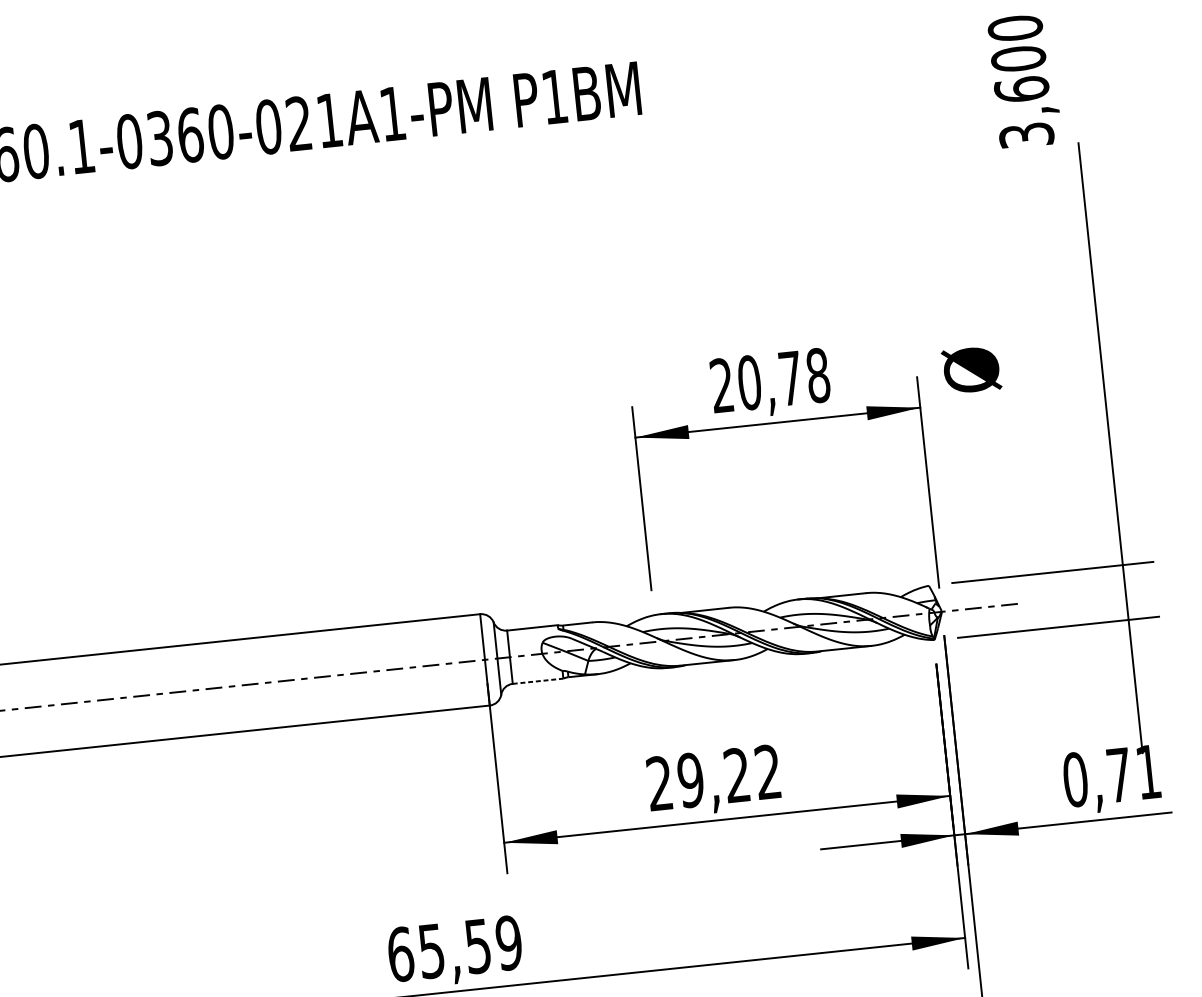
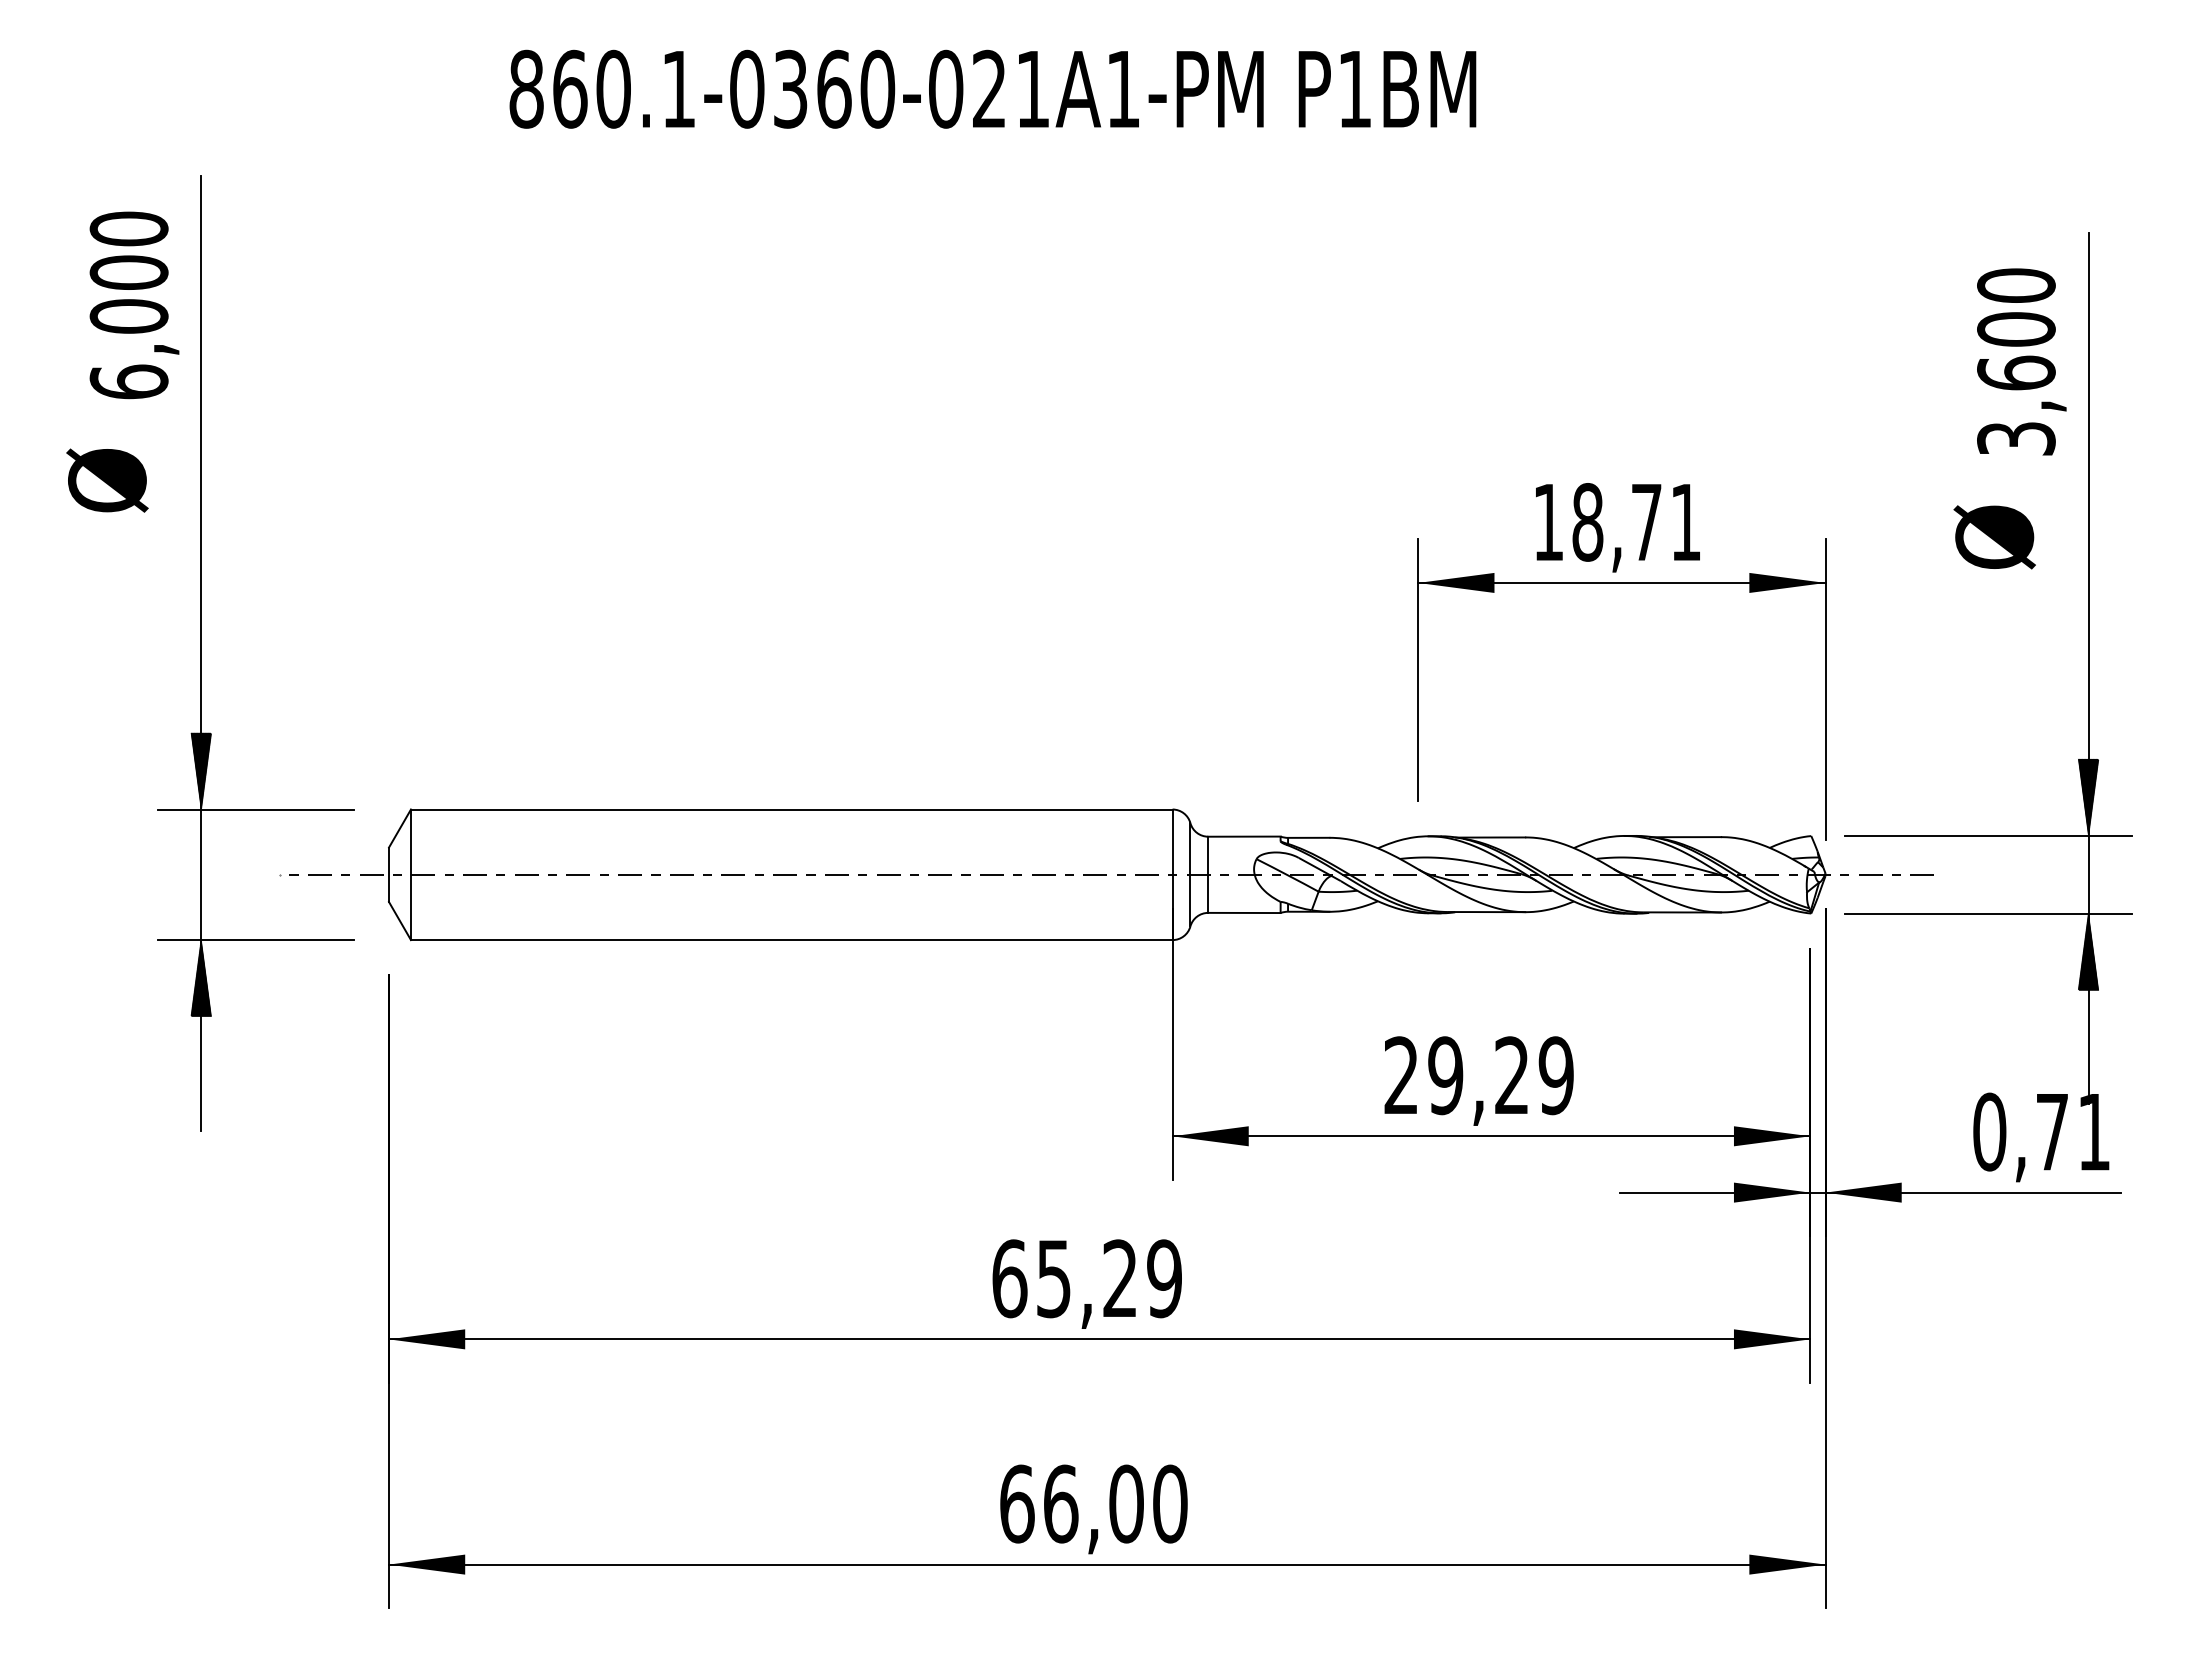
text: (1024, 80) -> (2021, 361), moved
text: (971, 370) -> (1994, 537), moved
text: (770, 380) -> (1617, 522), 20,78 -> 18,71
hatch: (1120, 538) -> (2088, 797), added
hatch: (1131, 646) -> (2088, 952), added
line: (538, 680) -> (1244, 912), dashed -> solid
text: (767, 772) -> (1555, 1075), 29,22 -> 29,29
text: (477, 946) -> (1119, 1278), 65,59 -> 65,29

